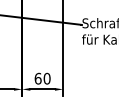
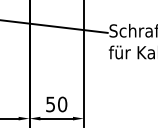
text: (37, 78) -> (49, 104), 60 -> 50

